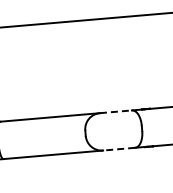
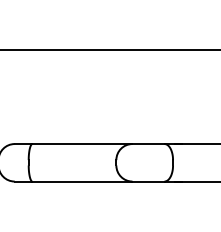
line: (115, 112) -> (148, 144), dashed -> solid
line: (118, 149) -> (147, 181), dashed -> solid

